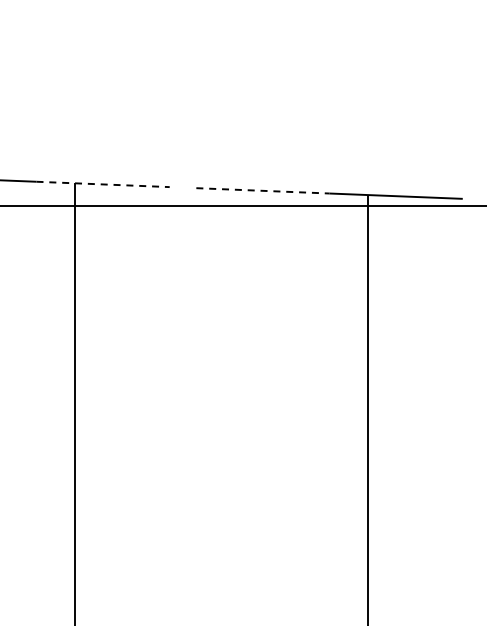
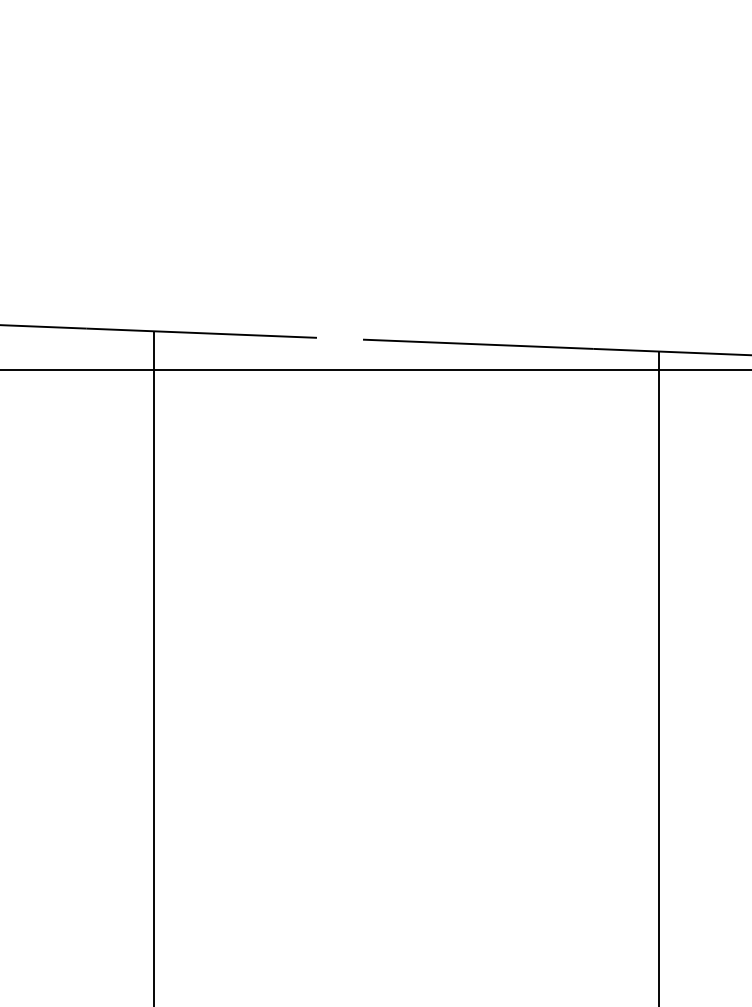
line: (103, 184) -> (202, 333), dashed -> solid
line: (262, 190) -> (477, 343), dashed -> solid

